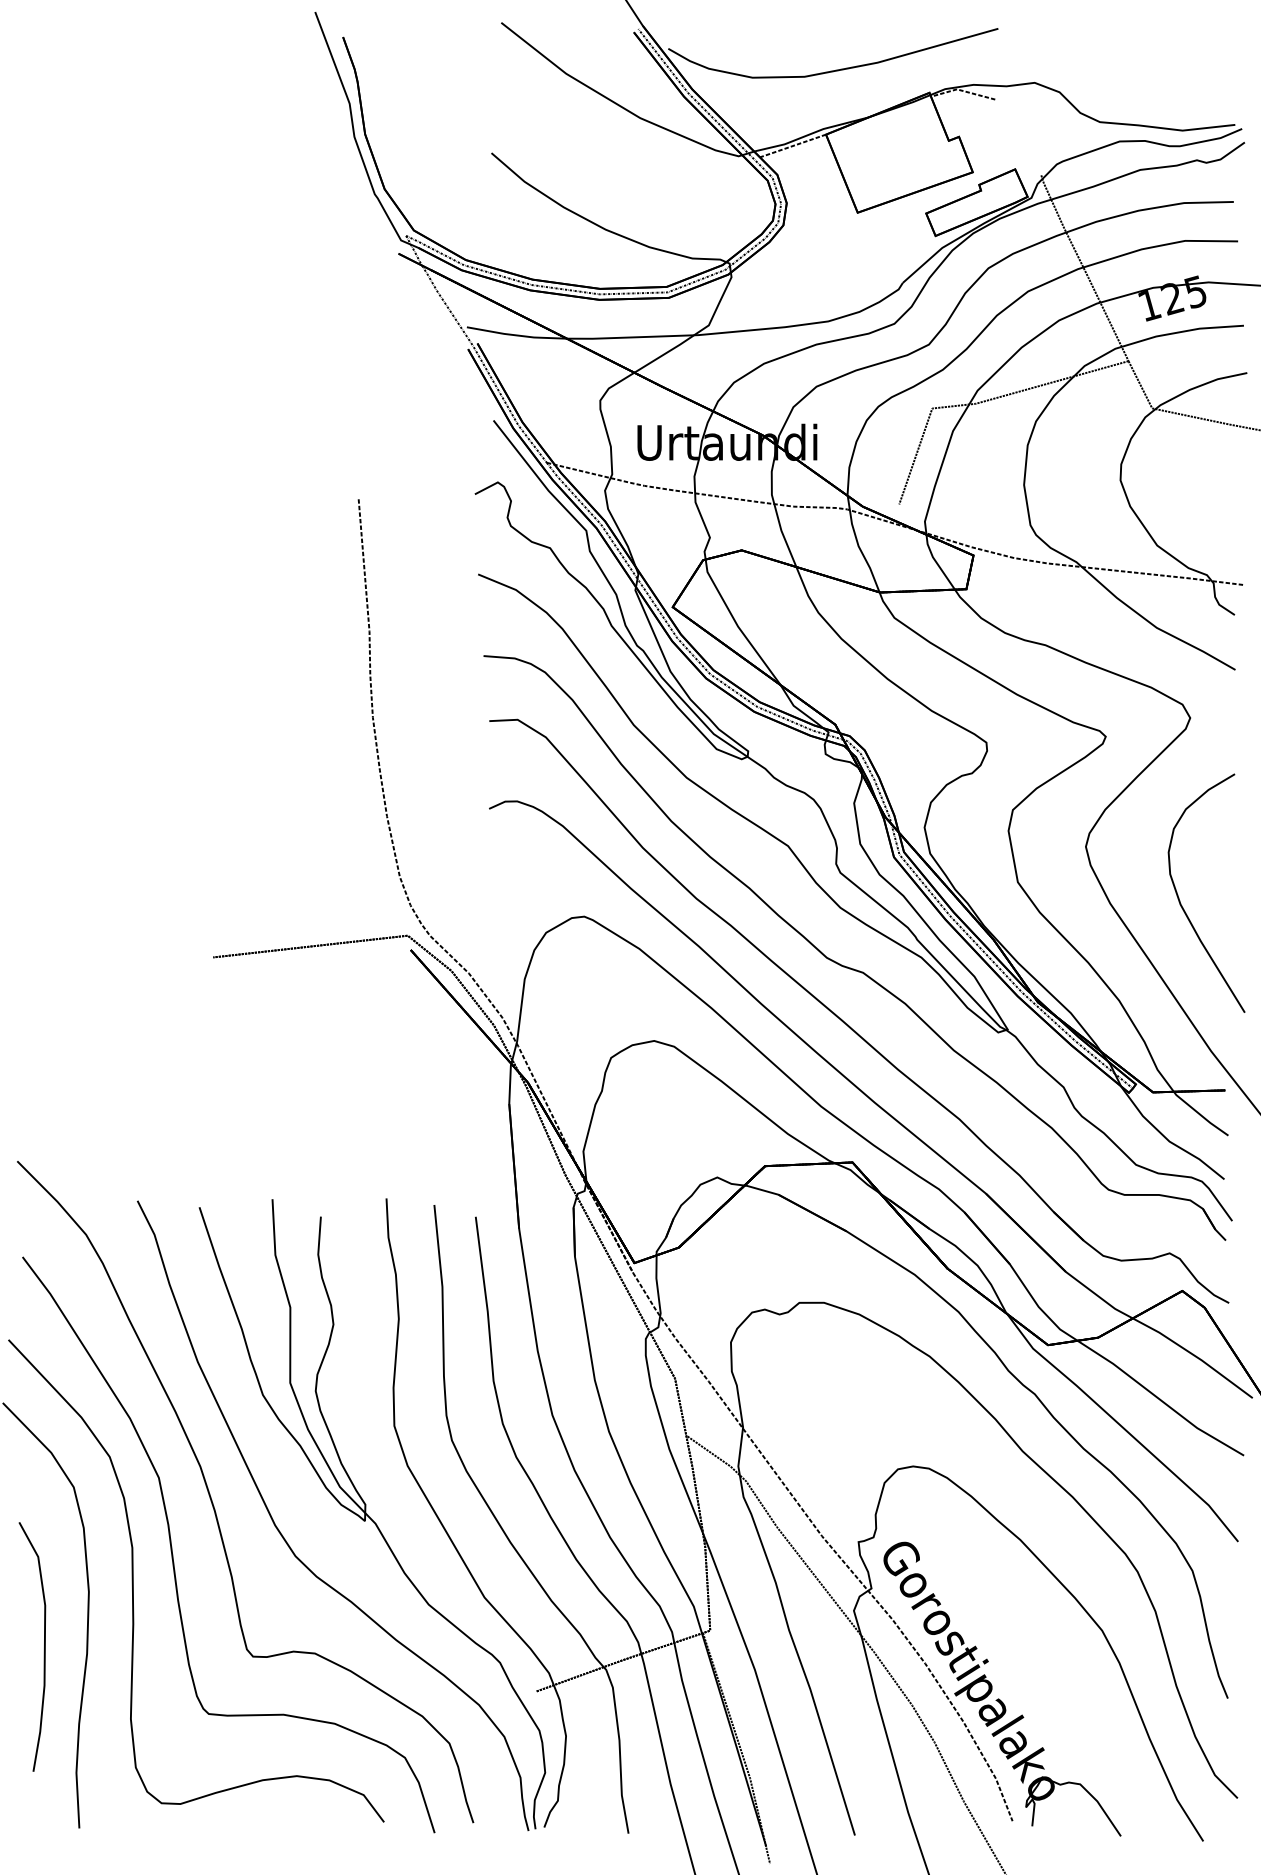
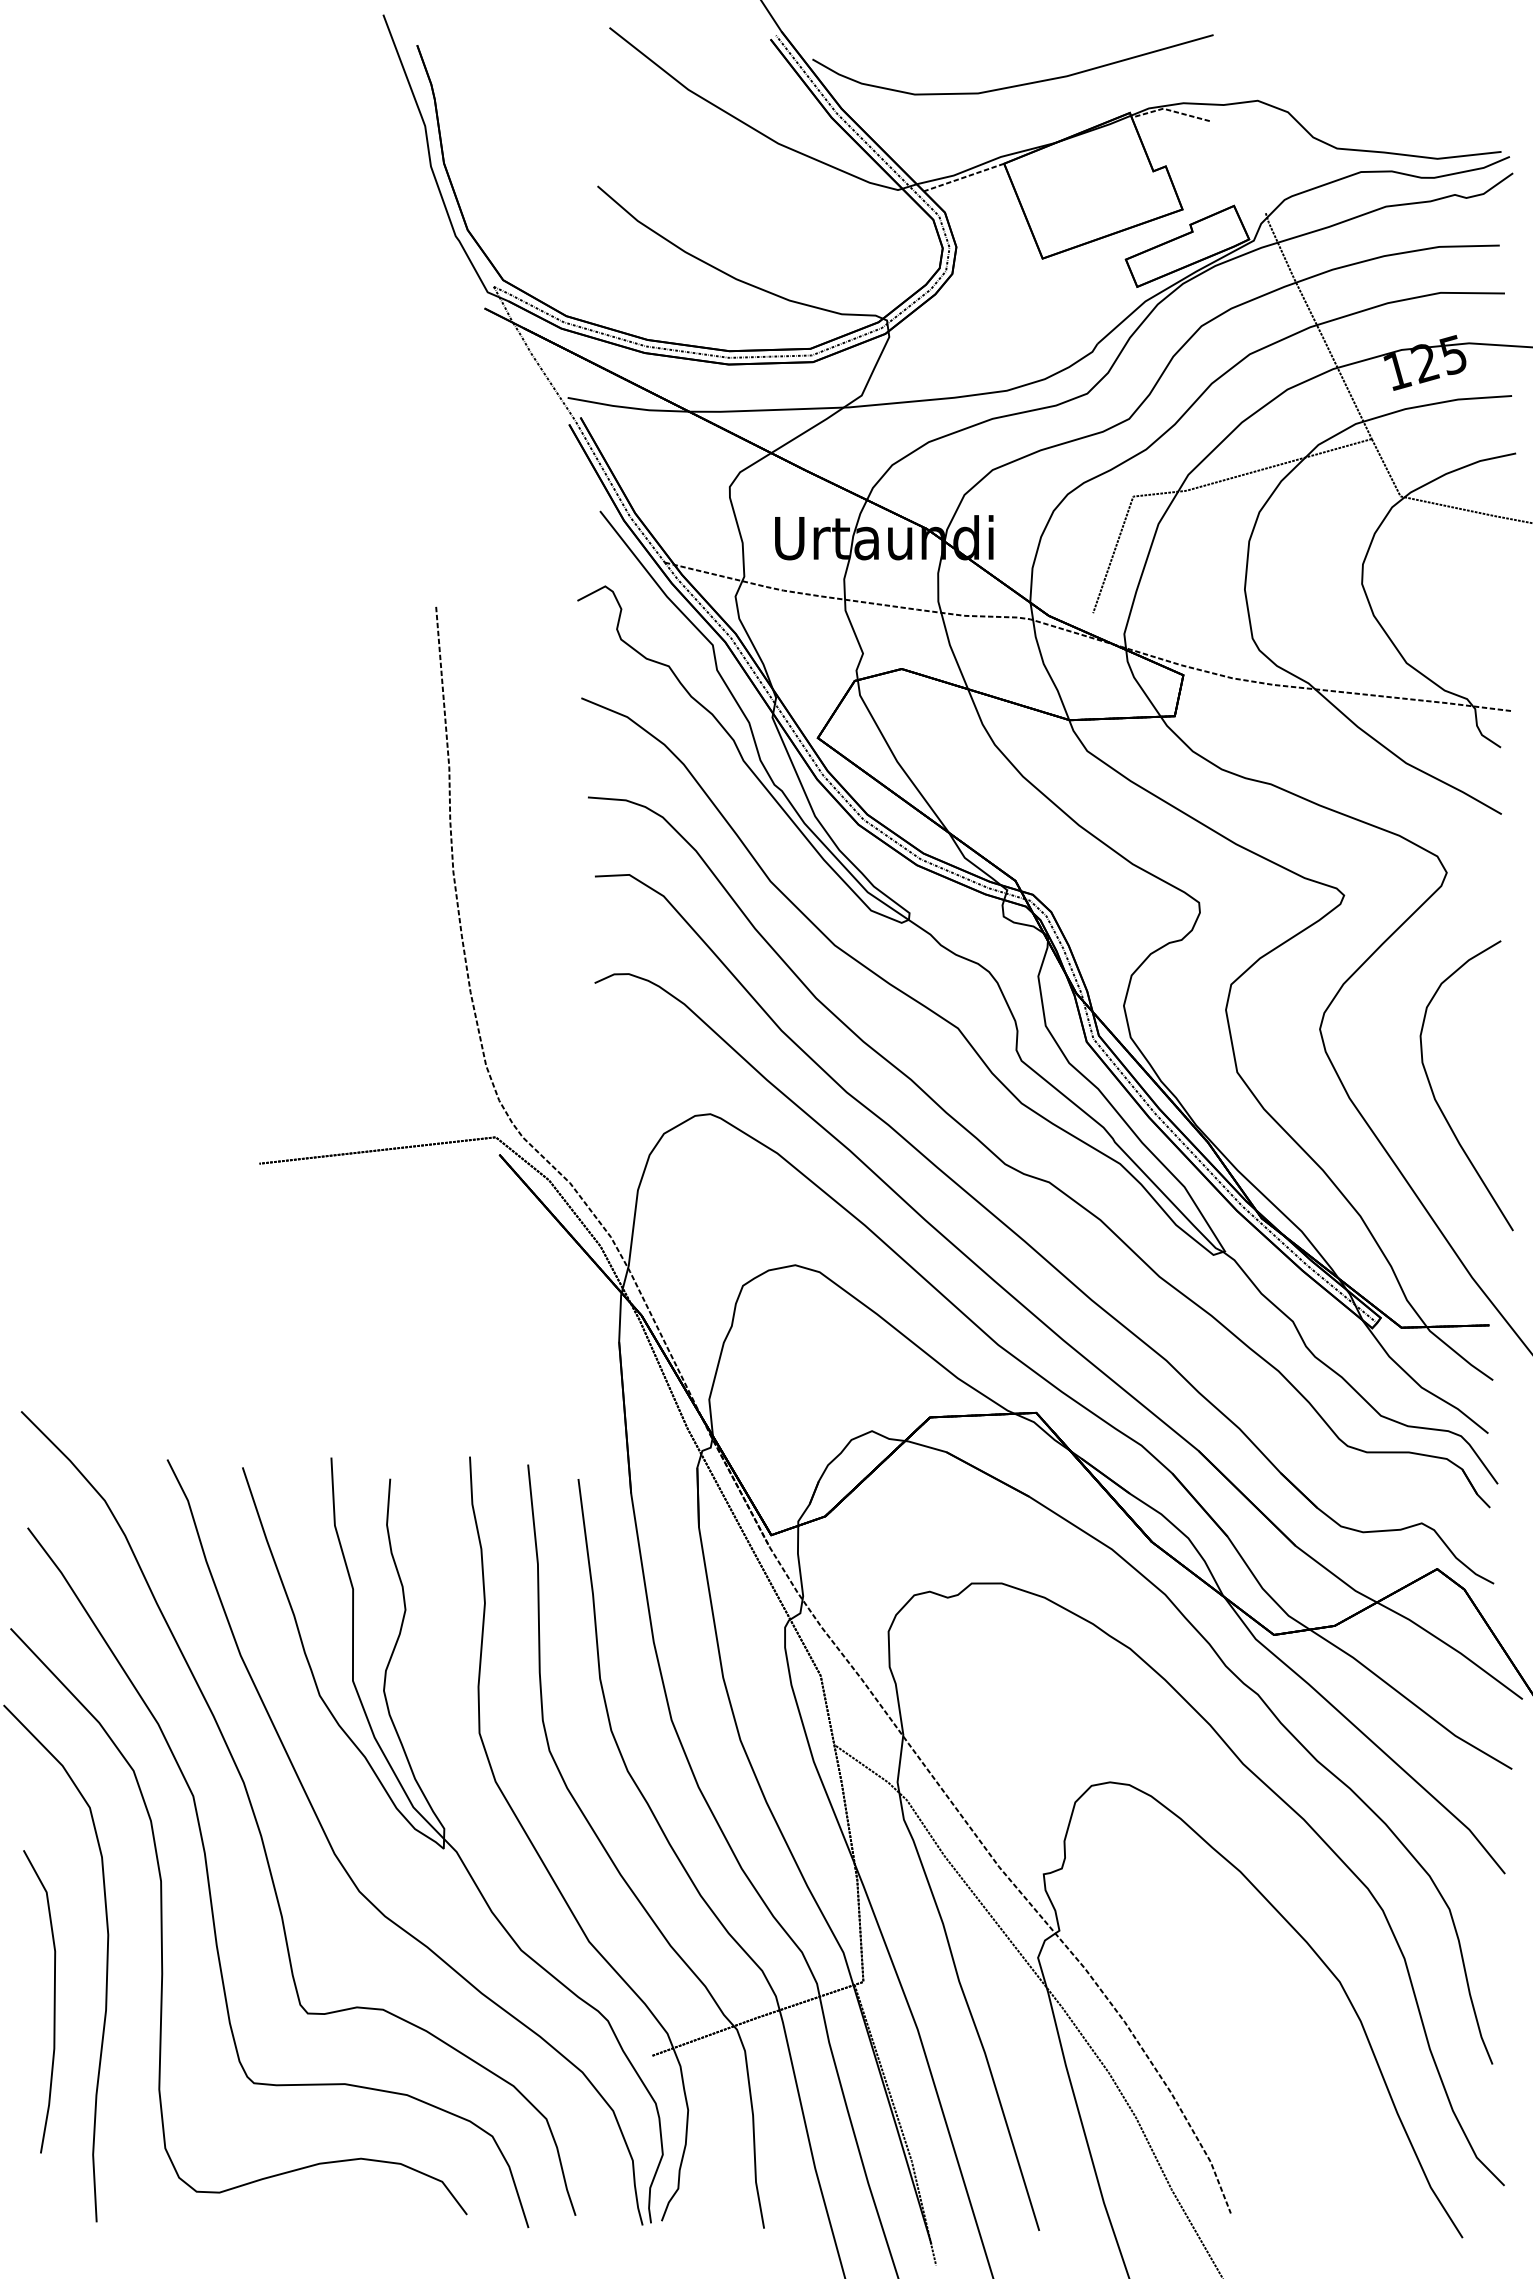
part: (999, 1698) -> (1214, 2064), removed

